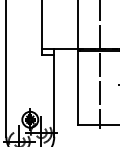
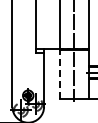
line: (77, 87) -> (59, 74), solid -> dashed

